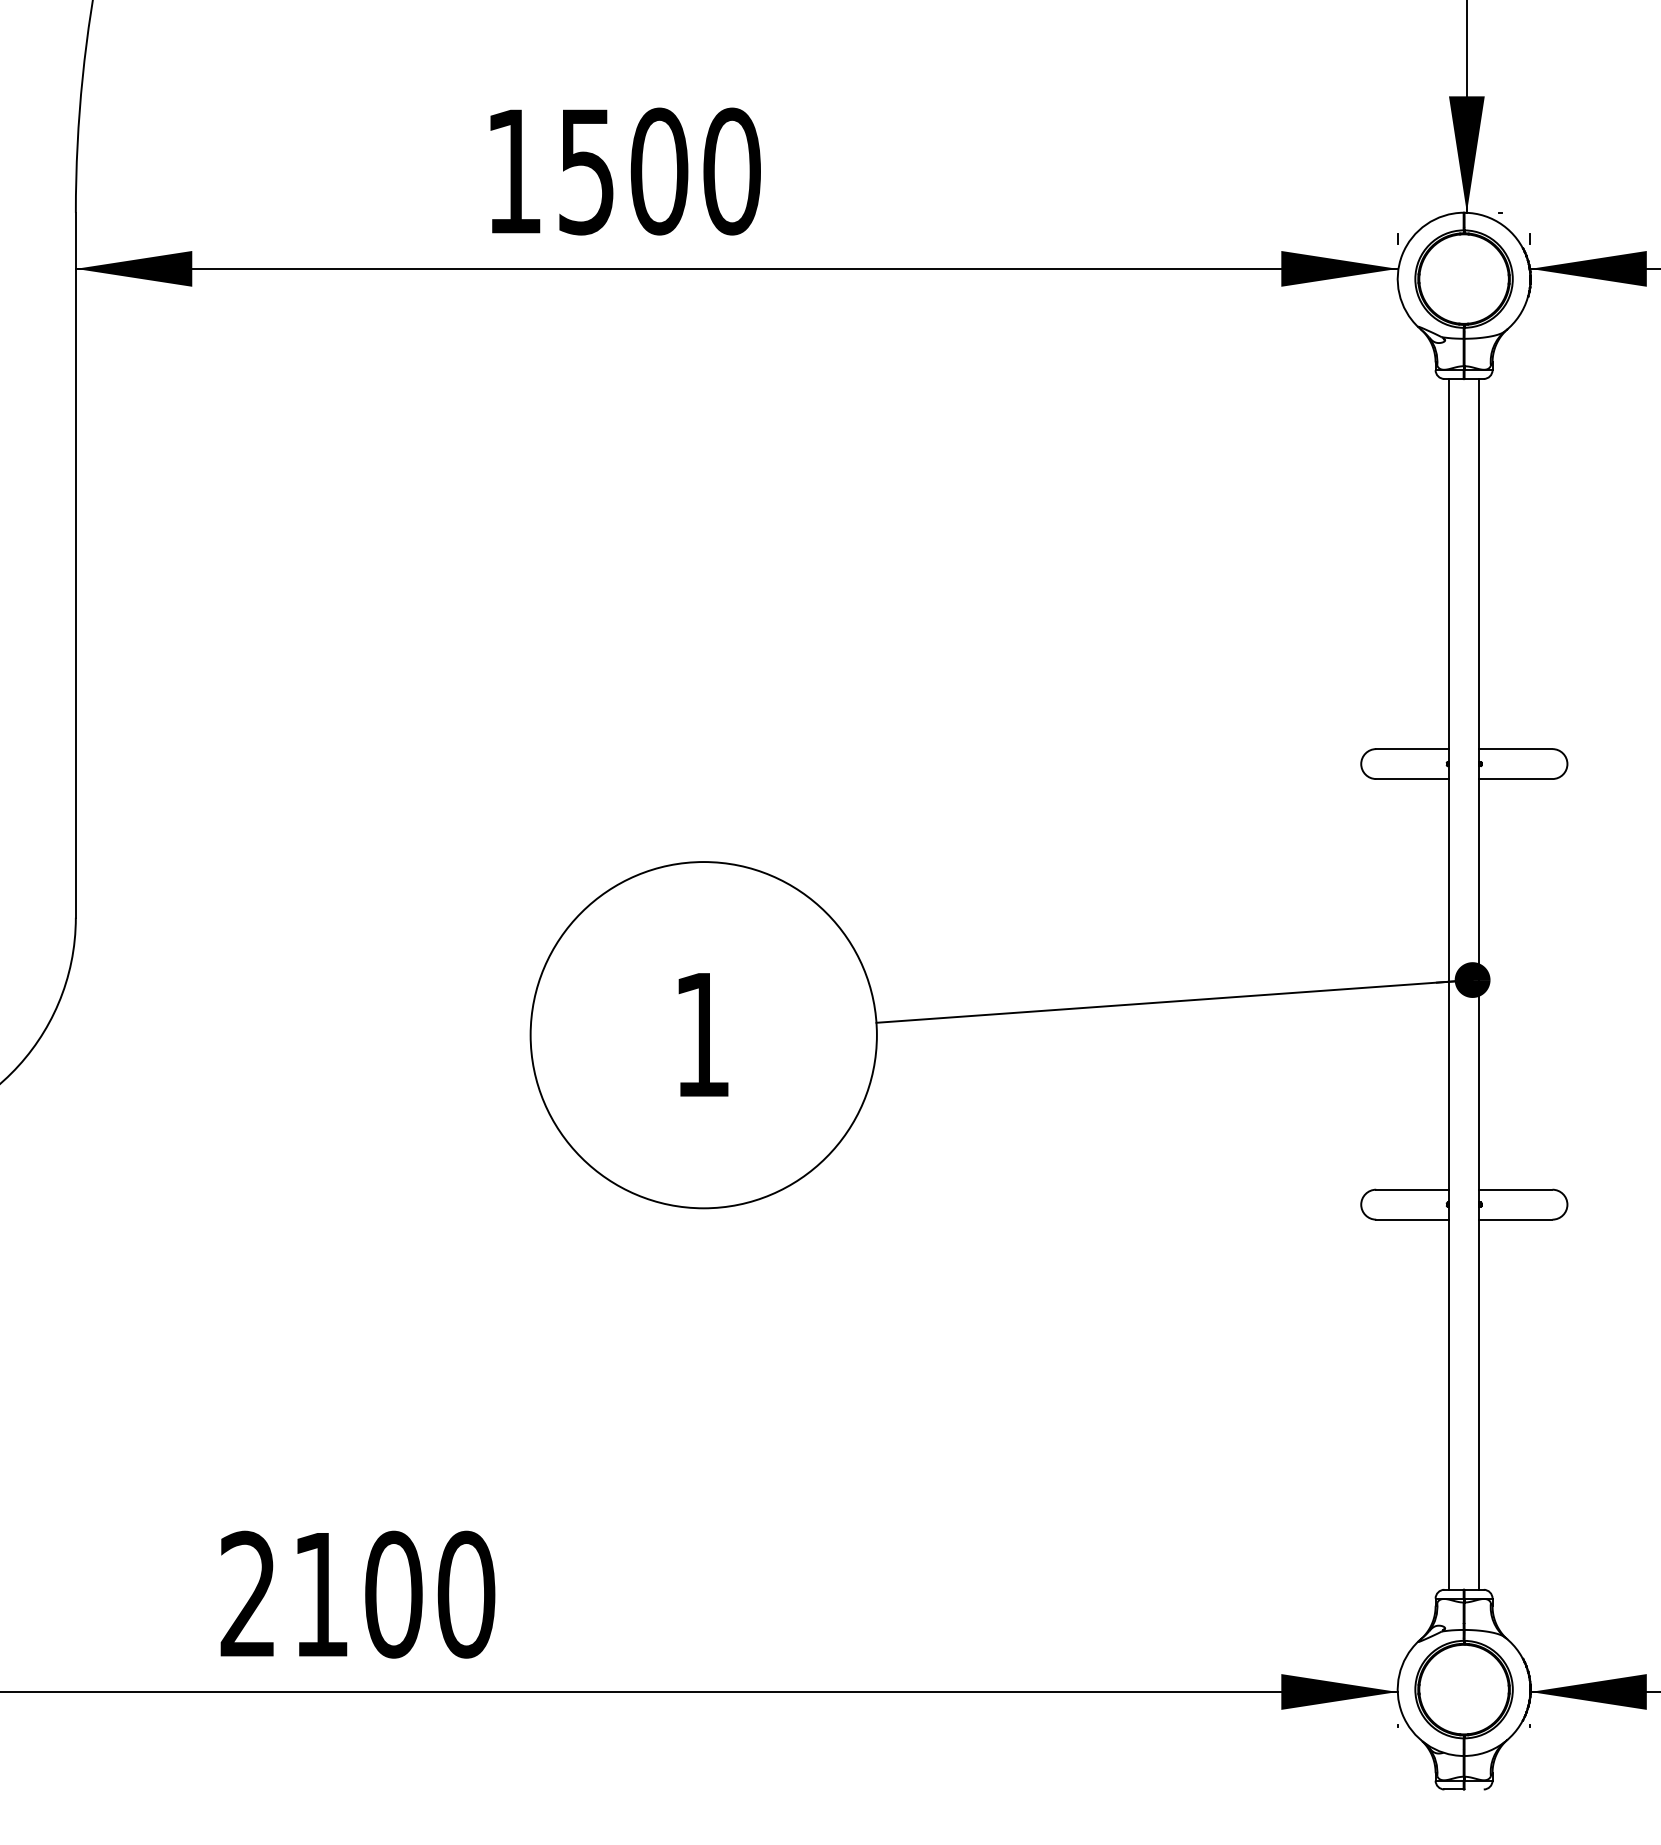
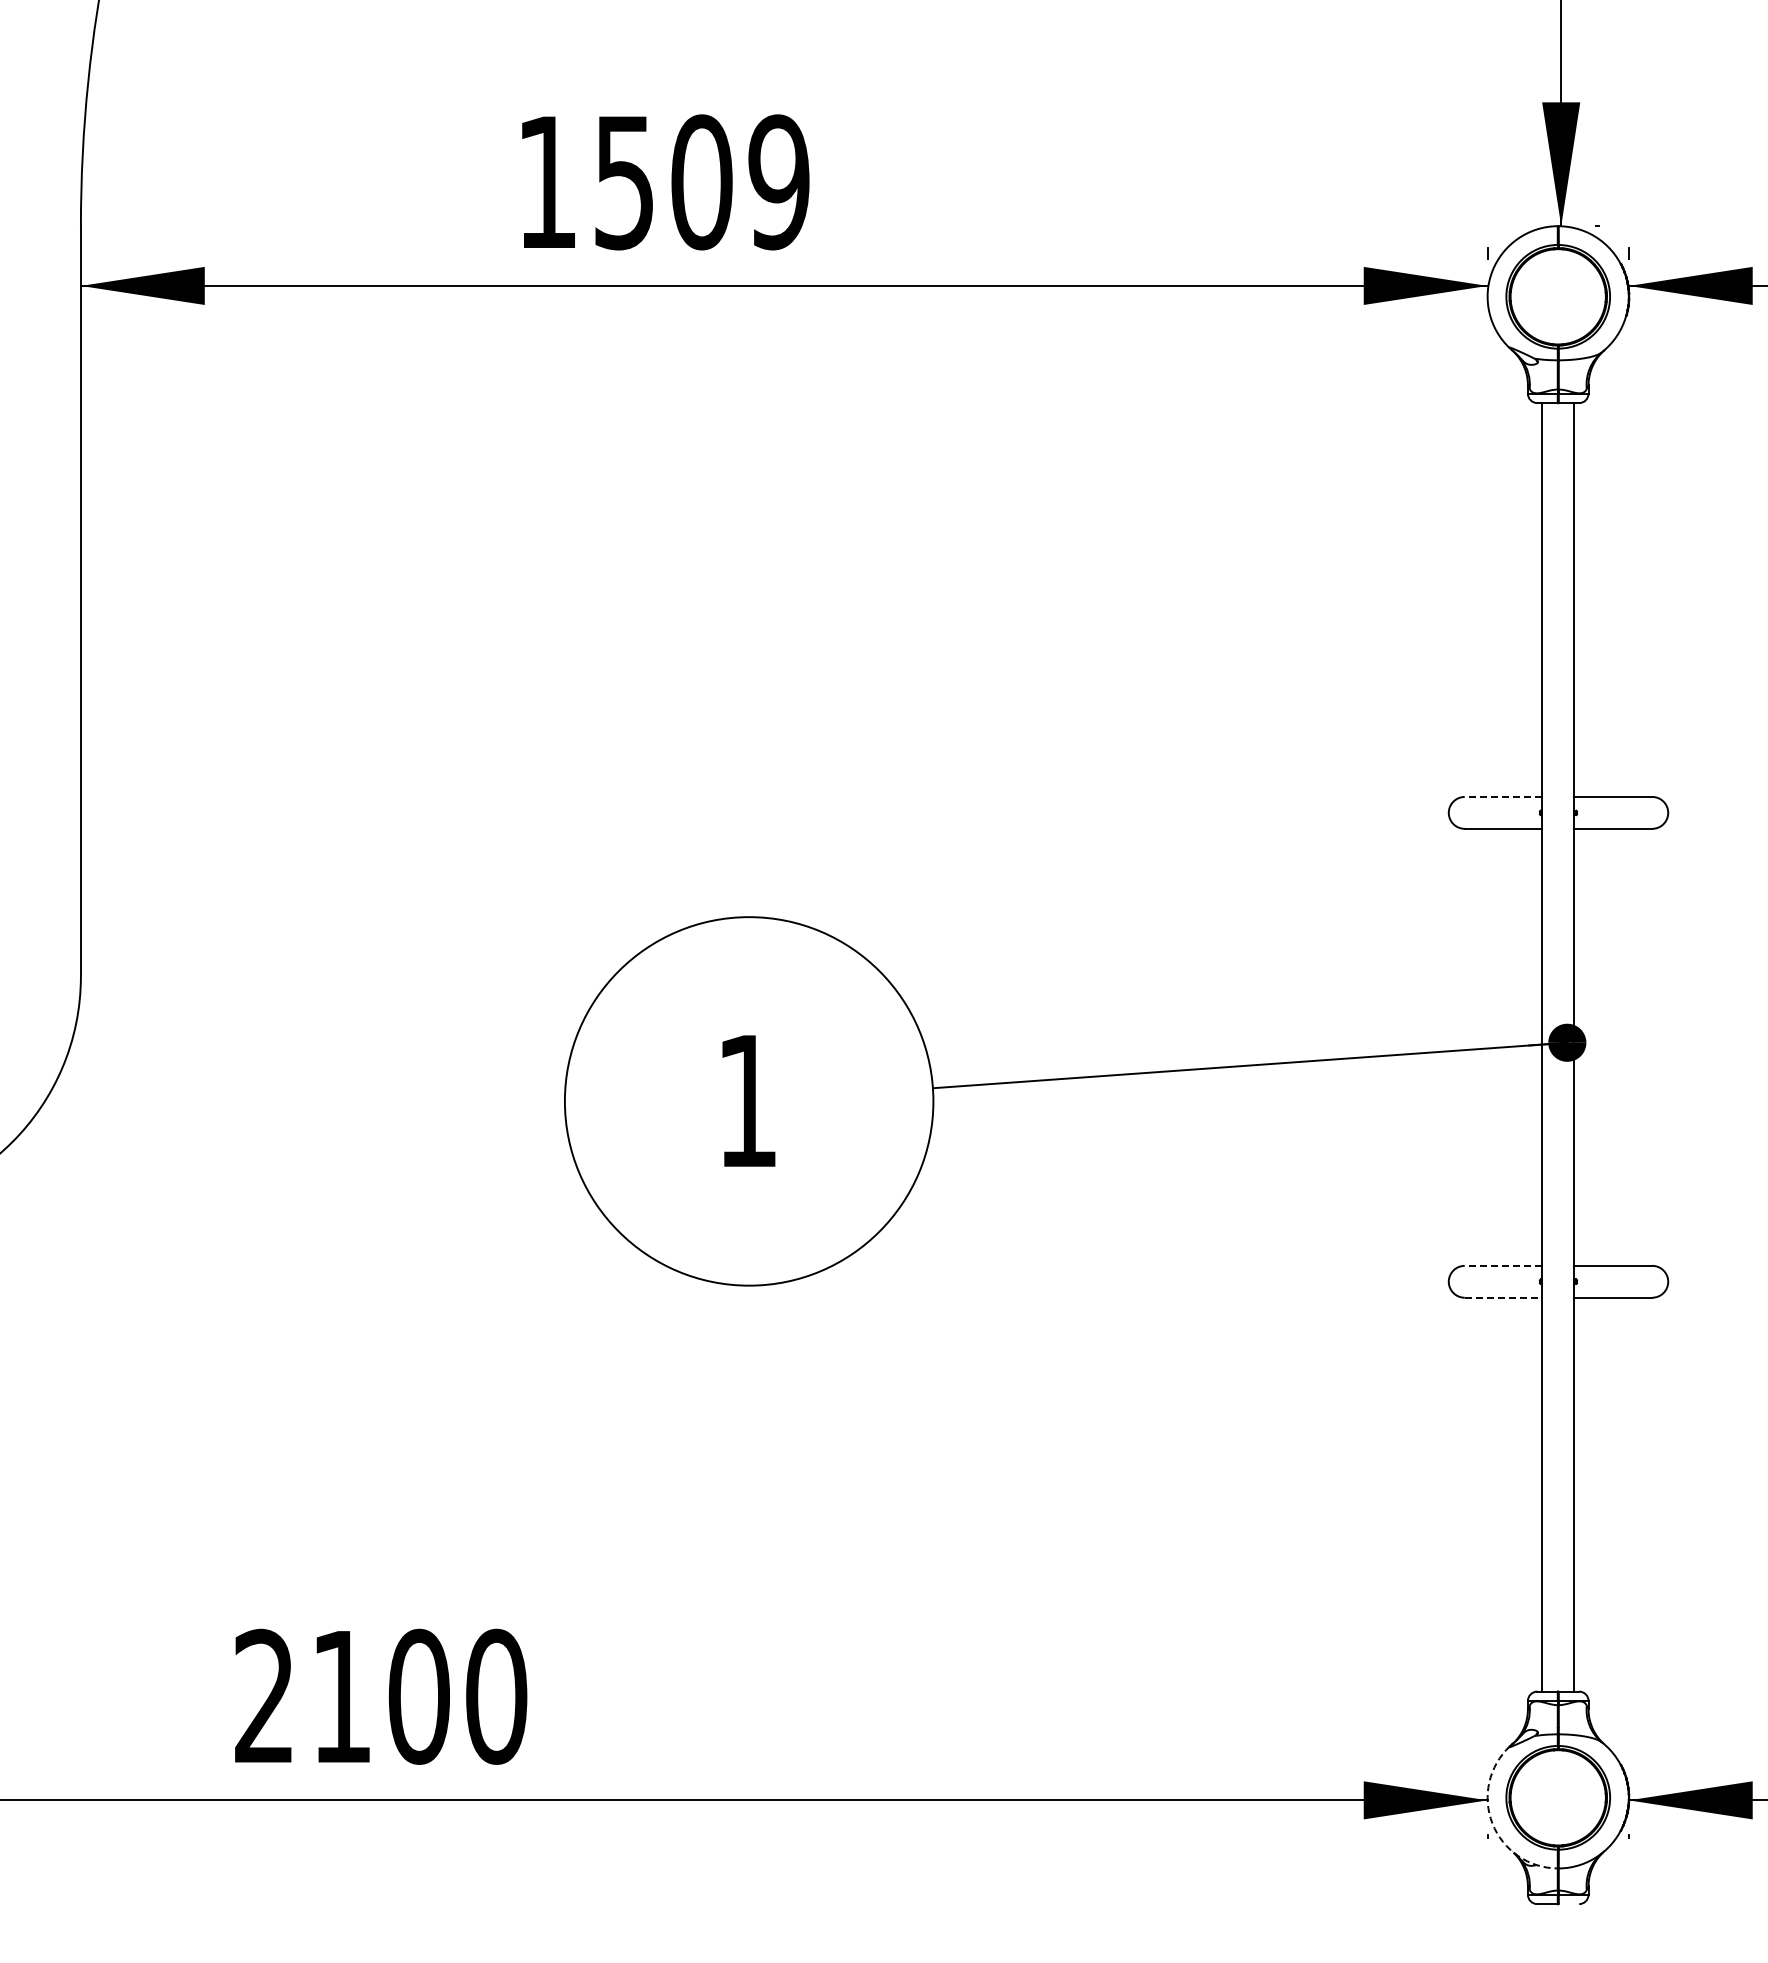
text: (731, 171) -> (778, 182), 1500 -> 1509
line: (1412, 748) -> (1503, 796), solid -> dashed
line: (1412, 1189) -> (1503, 1265), solid -> dashed
line: (1412, 1219) -> (1503, 1297), solid -> dashed
arc: (1402, 1713) -> (1492, 1823), solid -> dashed

